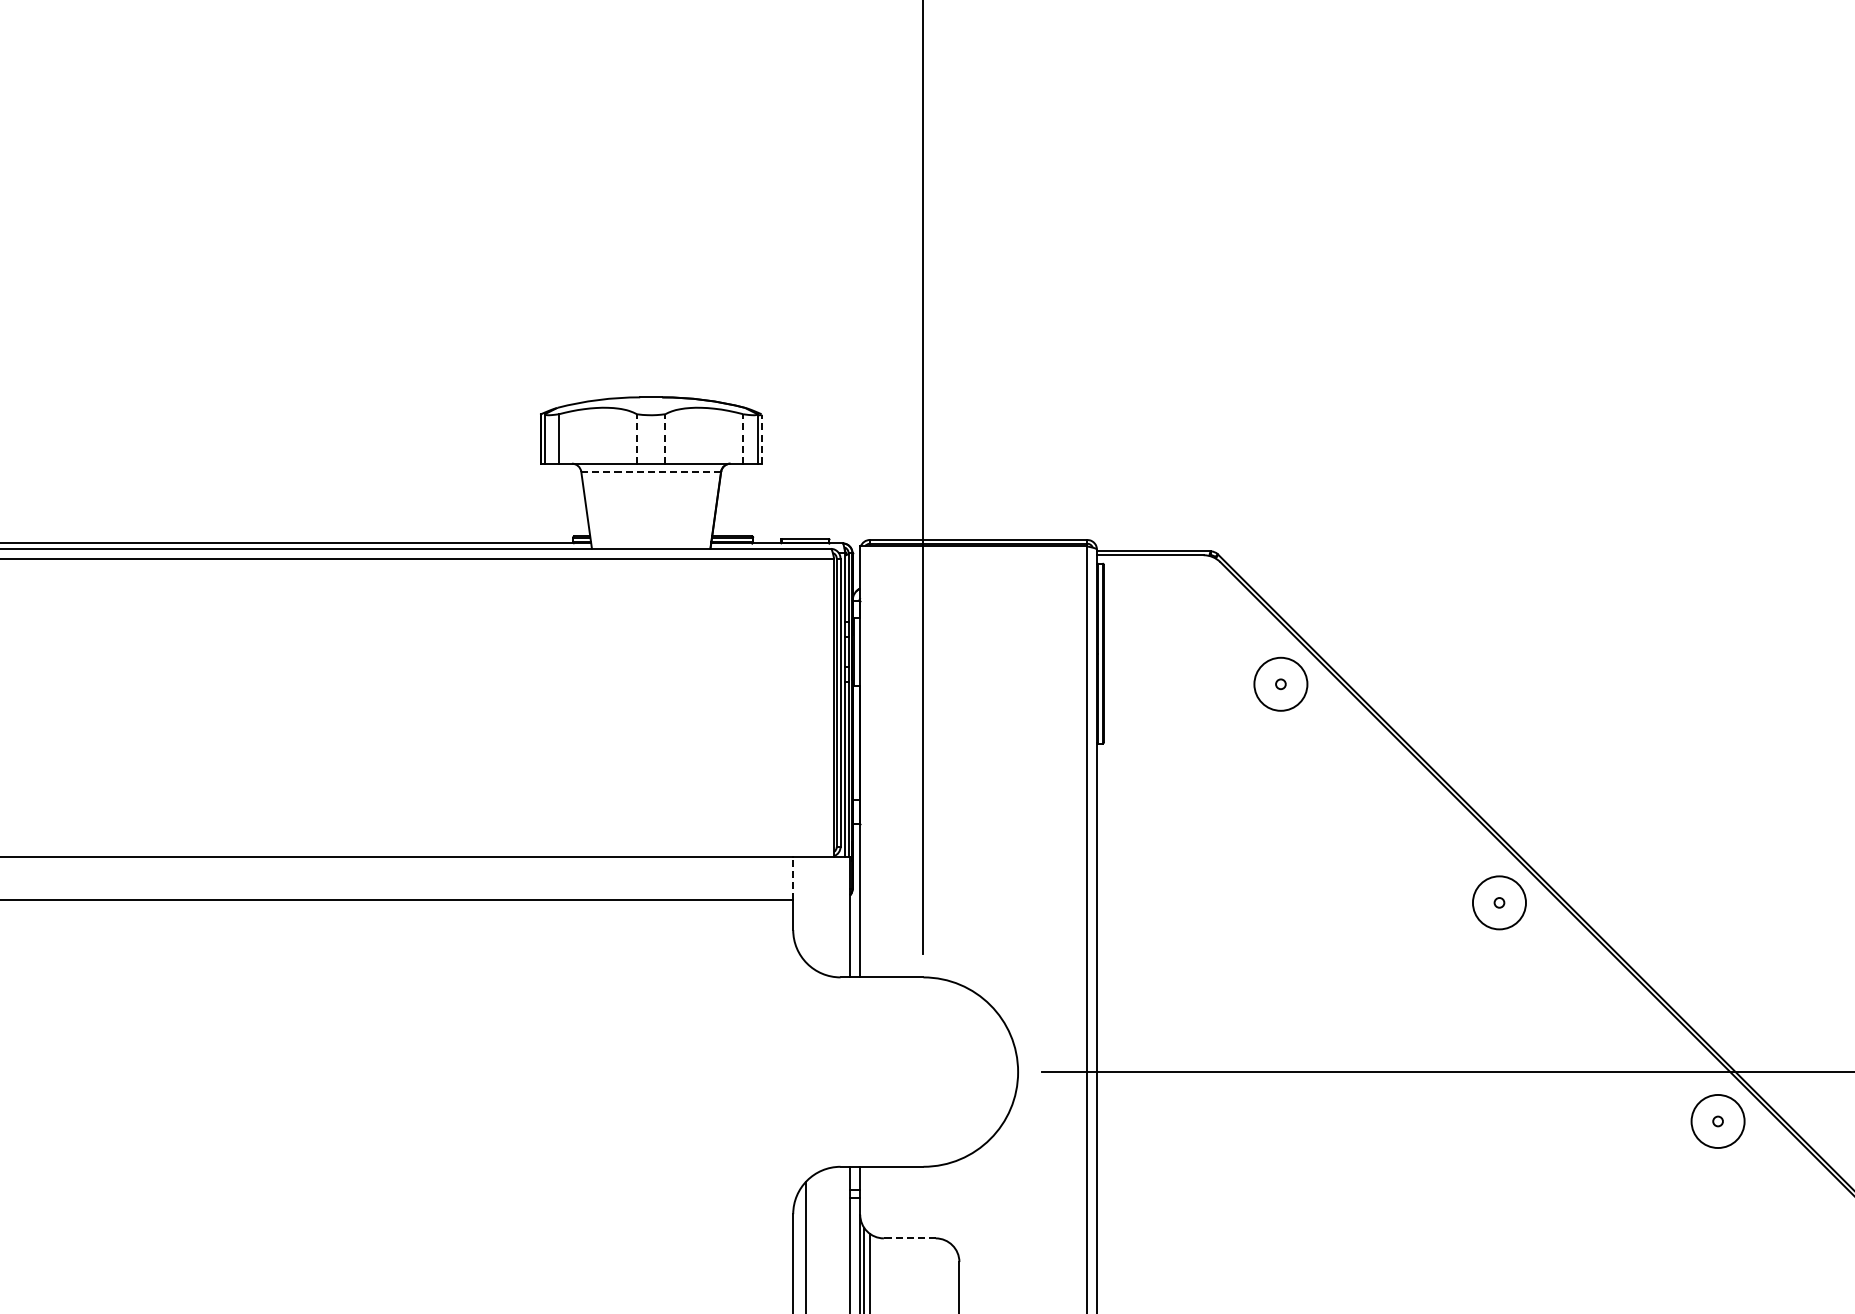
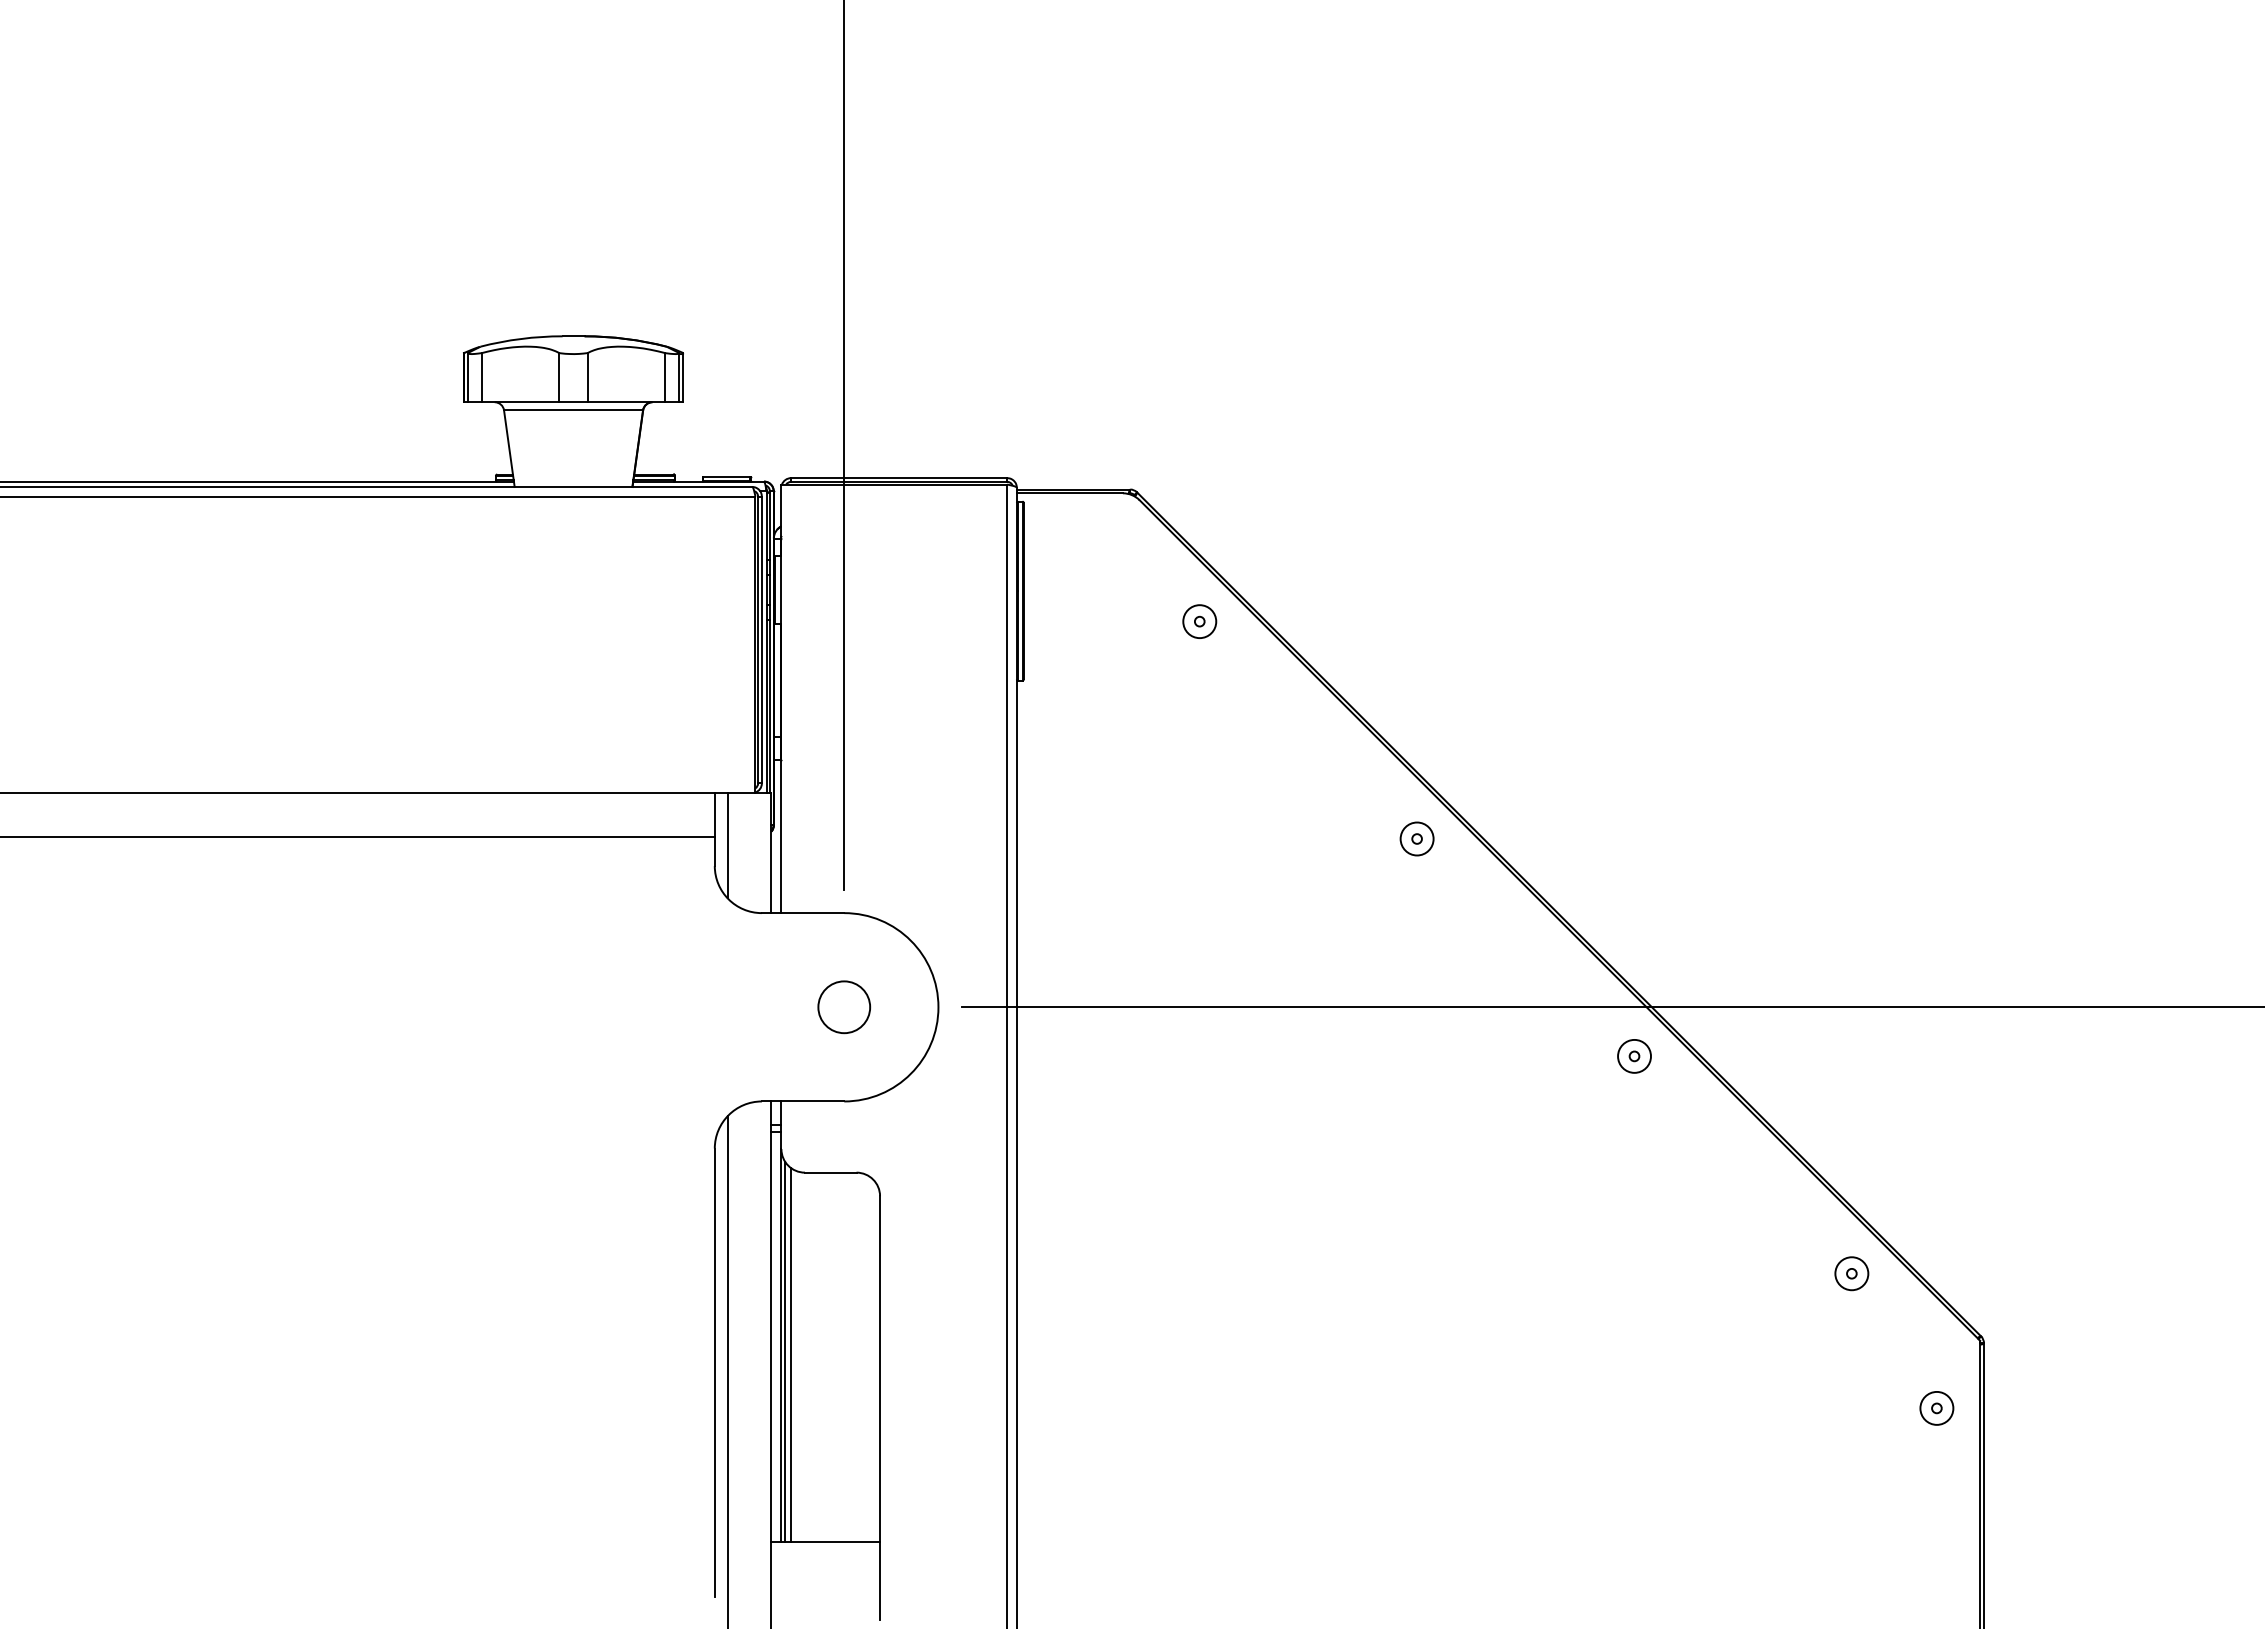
line: (637, 438) -> (559, 377), dashed -> solid
line: (665, 438) -> (587, 377), dashed -> solid
line: (743, 438) -> (665, 377), dashed -> solid
line: (761, 438) -> (683, 377), dashed -> solid
line: (651, 471) -> (573, 410), dashed -> solid
circle: (1280, 684) -> (1199, 621), size x0.62
line: (792, 878) -> (714, 814), dashed -> solid
circle: (1498, 902) -> (1416, 838), size x0.62
line: (805, 909) -> (727, 845), added
circle: (923, 1072) -> (844, 1007), added
circle: (1718, 1120) -> (1634, 1055), size x0.62
line: (909, 1238) -> (830, 1172), dashed -> solid

